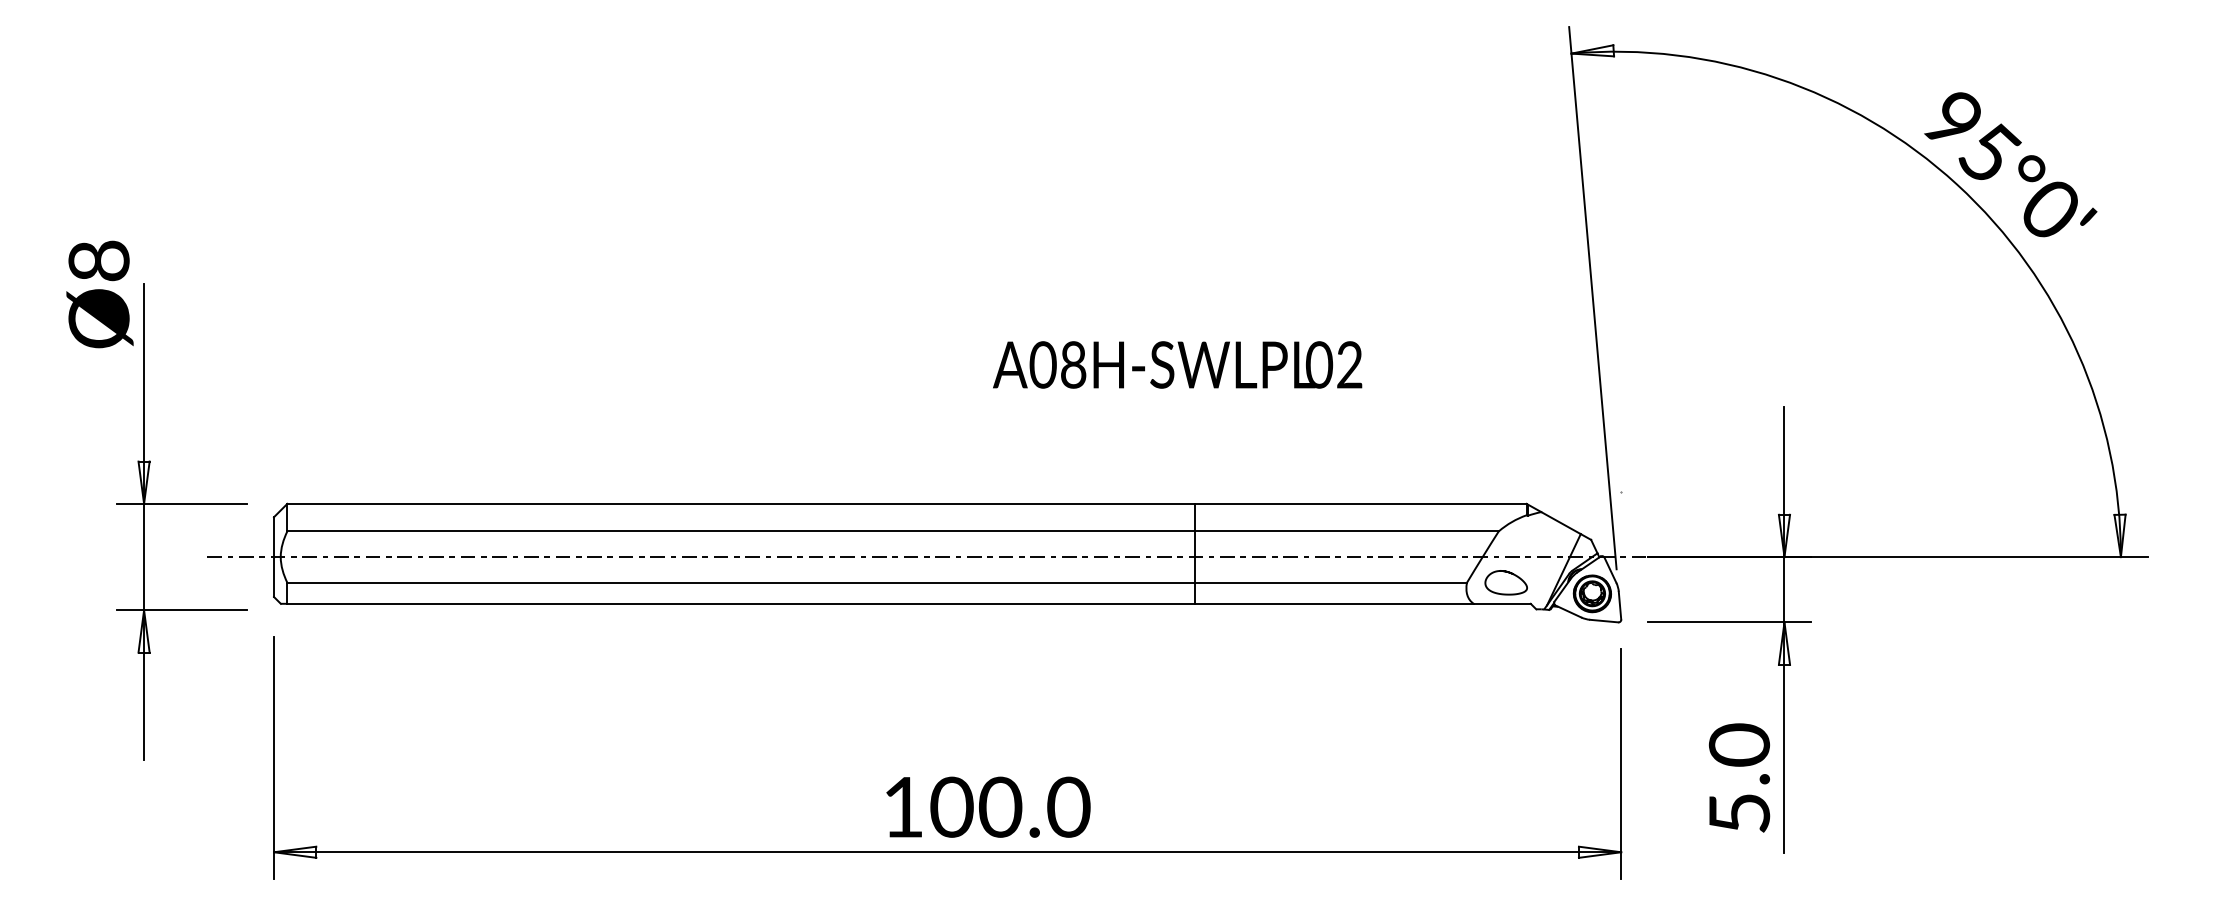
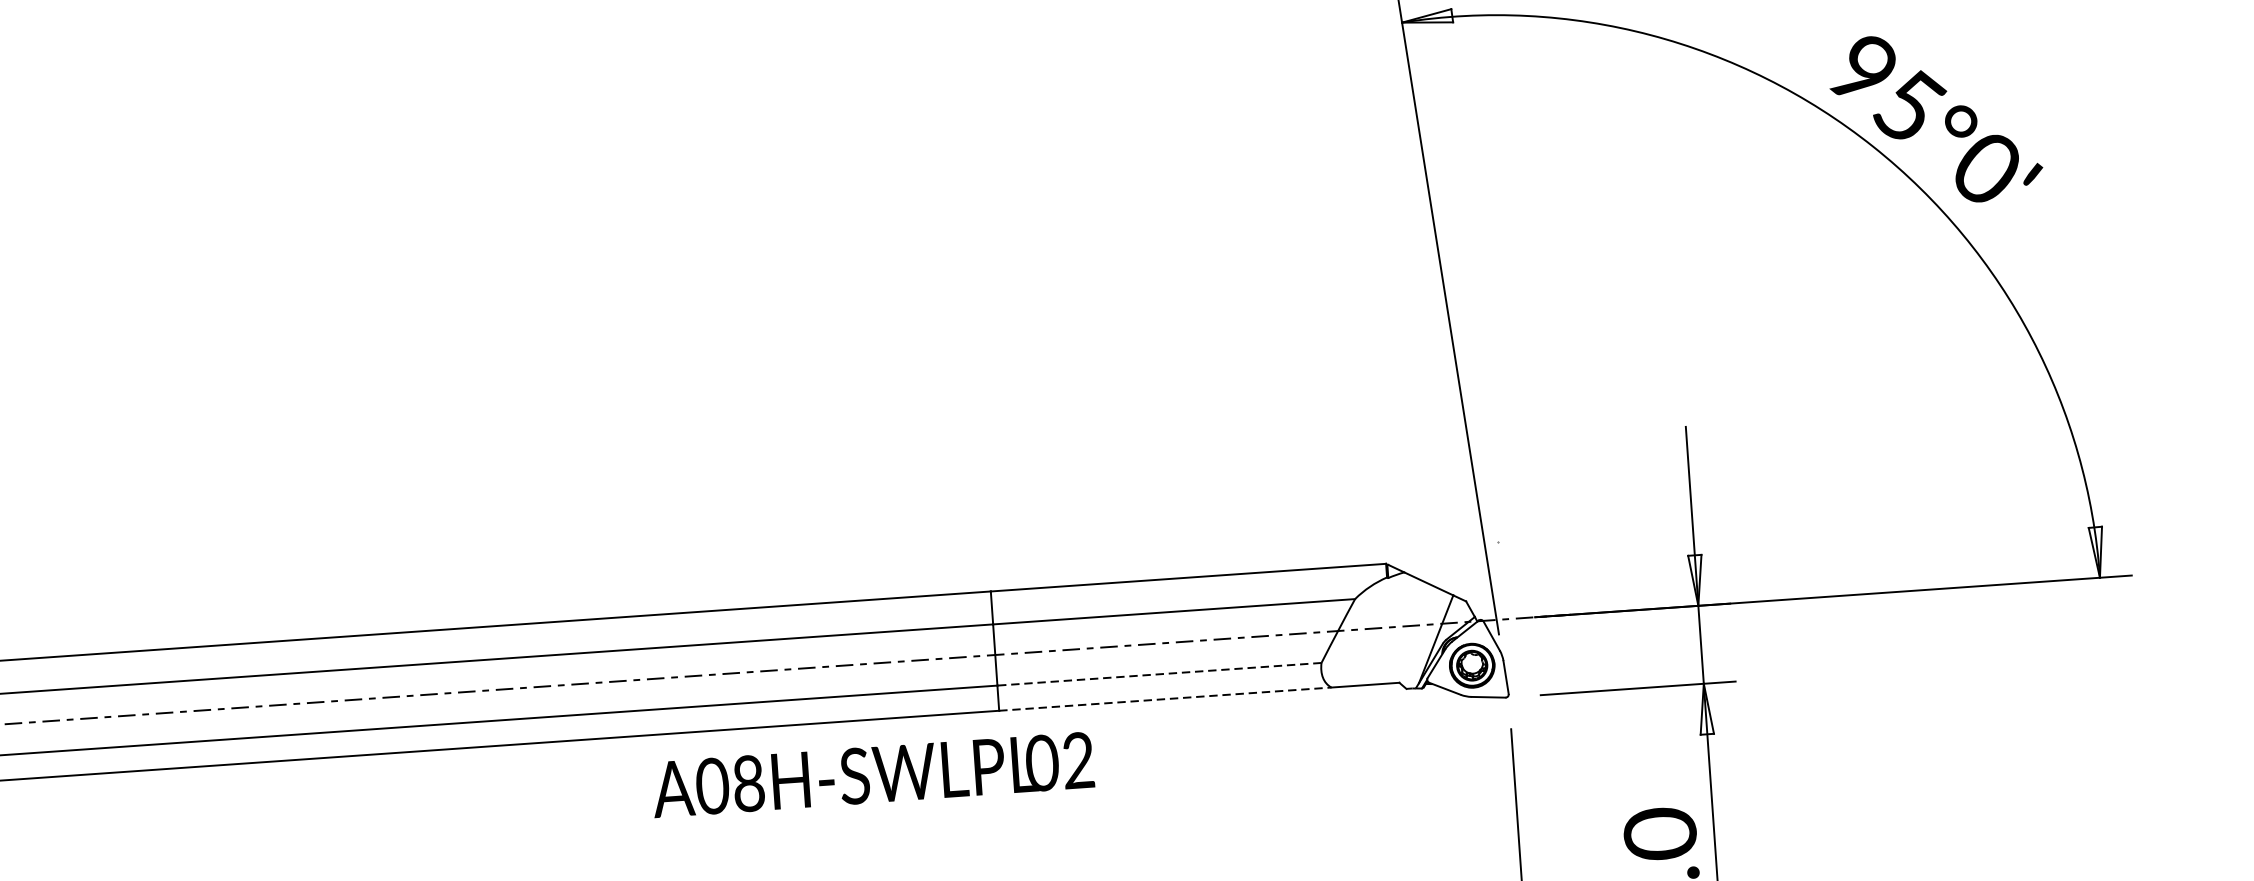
text: (1177, 364) -> (872, 774), moved
line: (1331, 582) -> (1159, 673), solid -> dashed
part: (1505, 582) -> (1367, 659), removed
line: (1335, 603) -> (1166, 698), solid -> dashed

